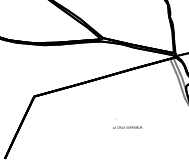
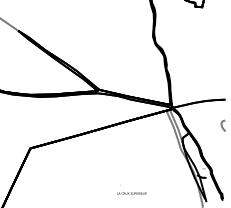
text: (127, 123) -> (131, 189), moved

